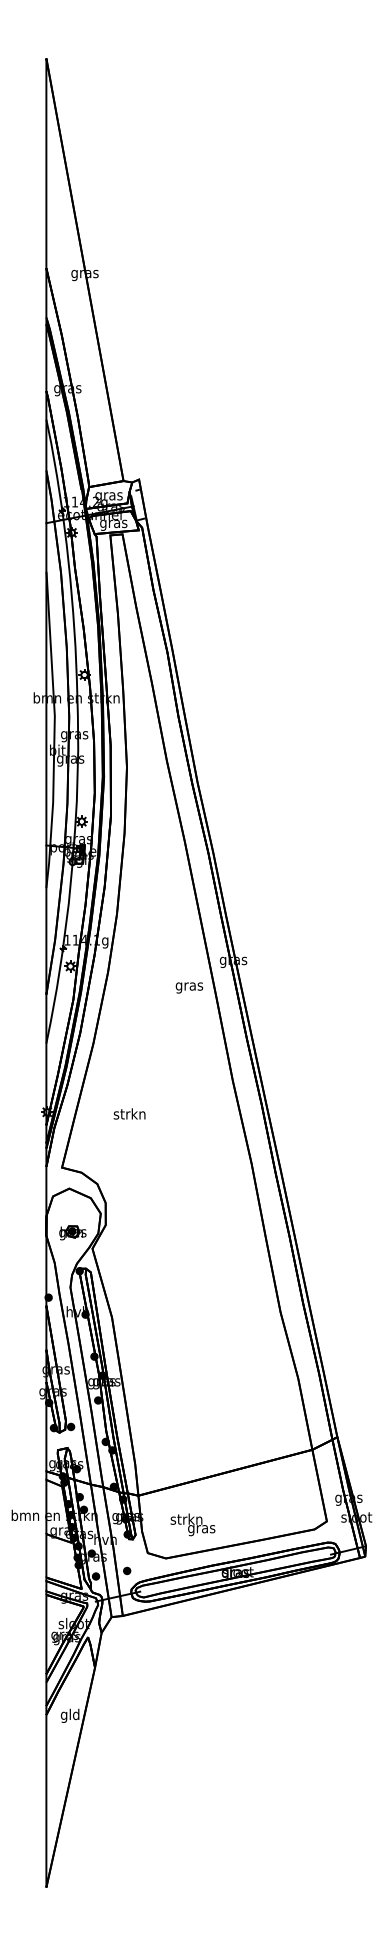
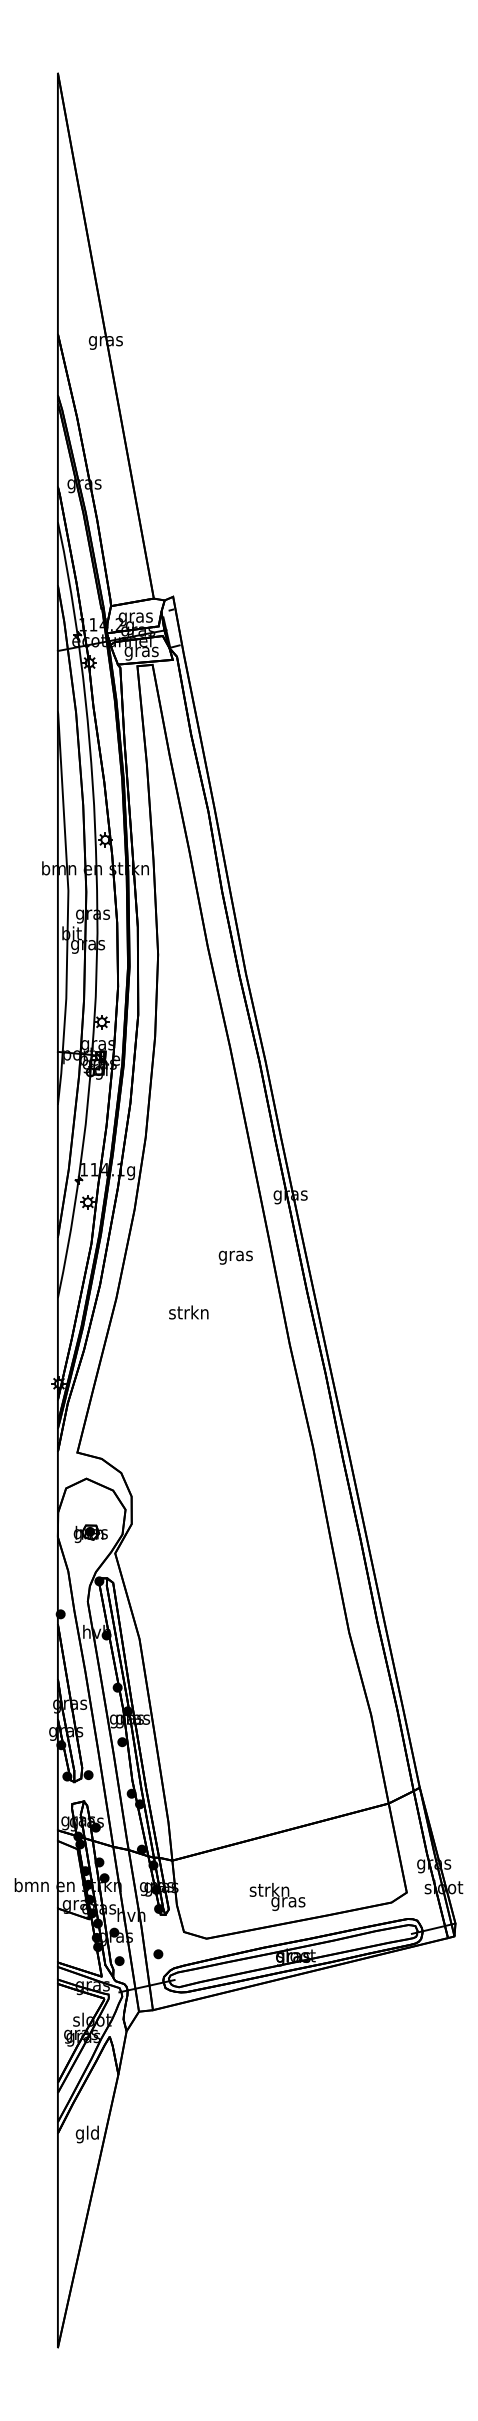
text: (189, 987) -> (235, 1257), moved
text: (129, 1113) -> (188, 1311), moved
text: (192, 1524) -> (276, 1896), moved

